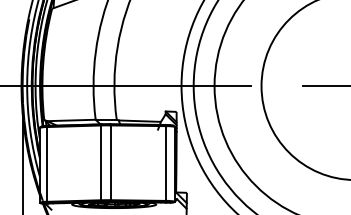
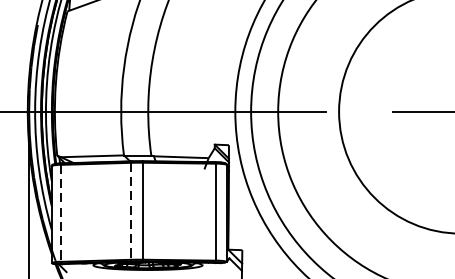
line: (100, 163) -> (130, 212), solid -> dashed
line: (47, 164) -> (61, 213), solid -> dashed

